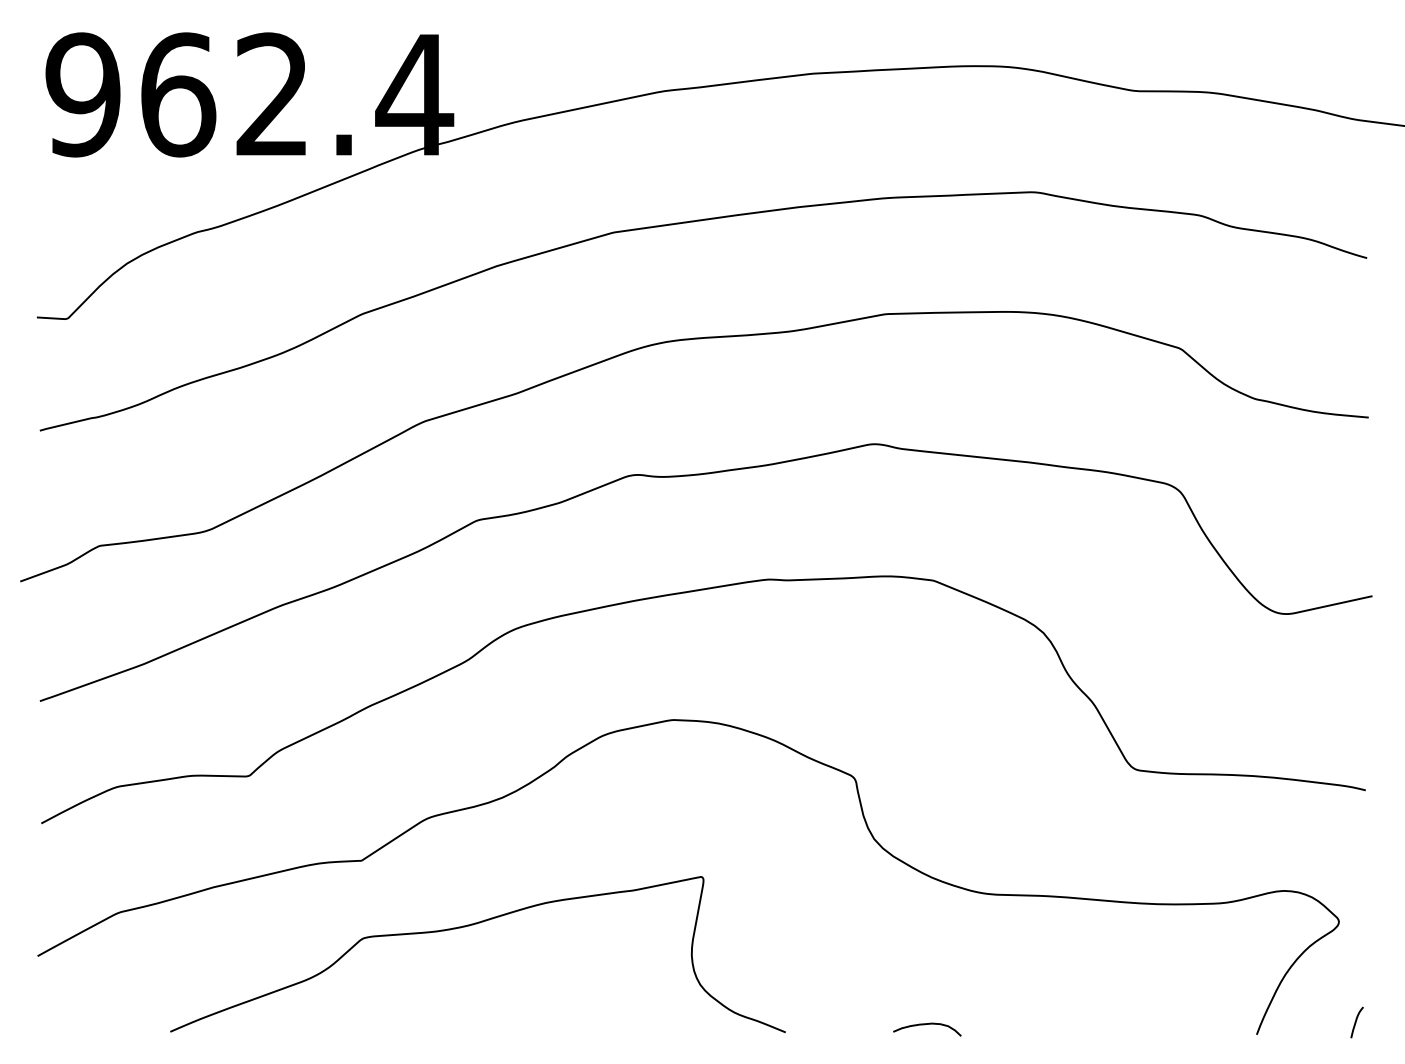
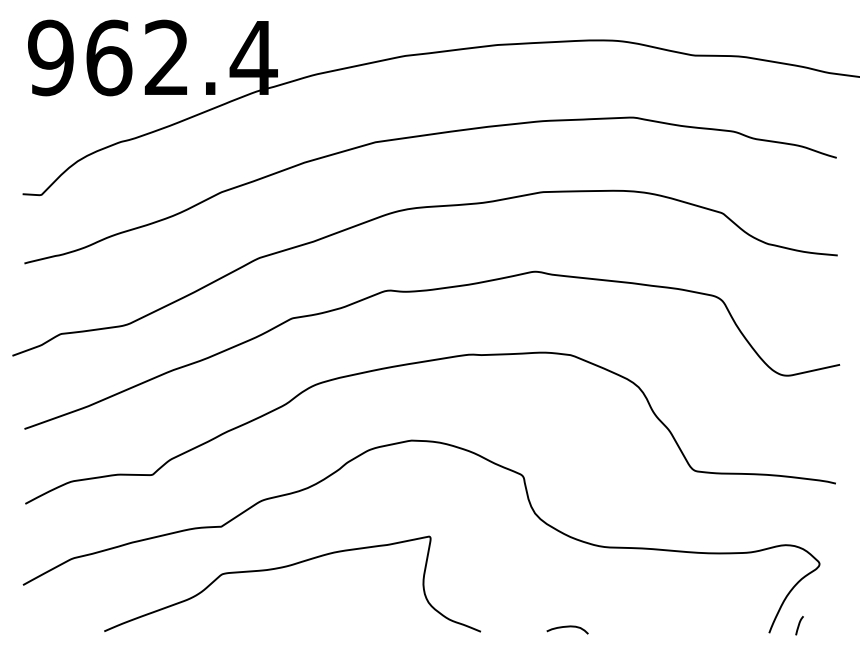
line: (1356, 1022) -> (799, 625), moved

